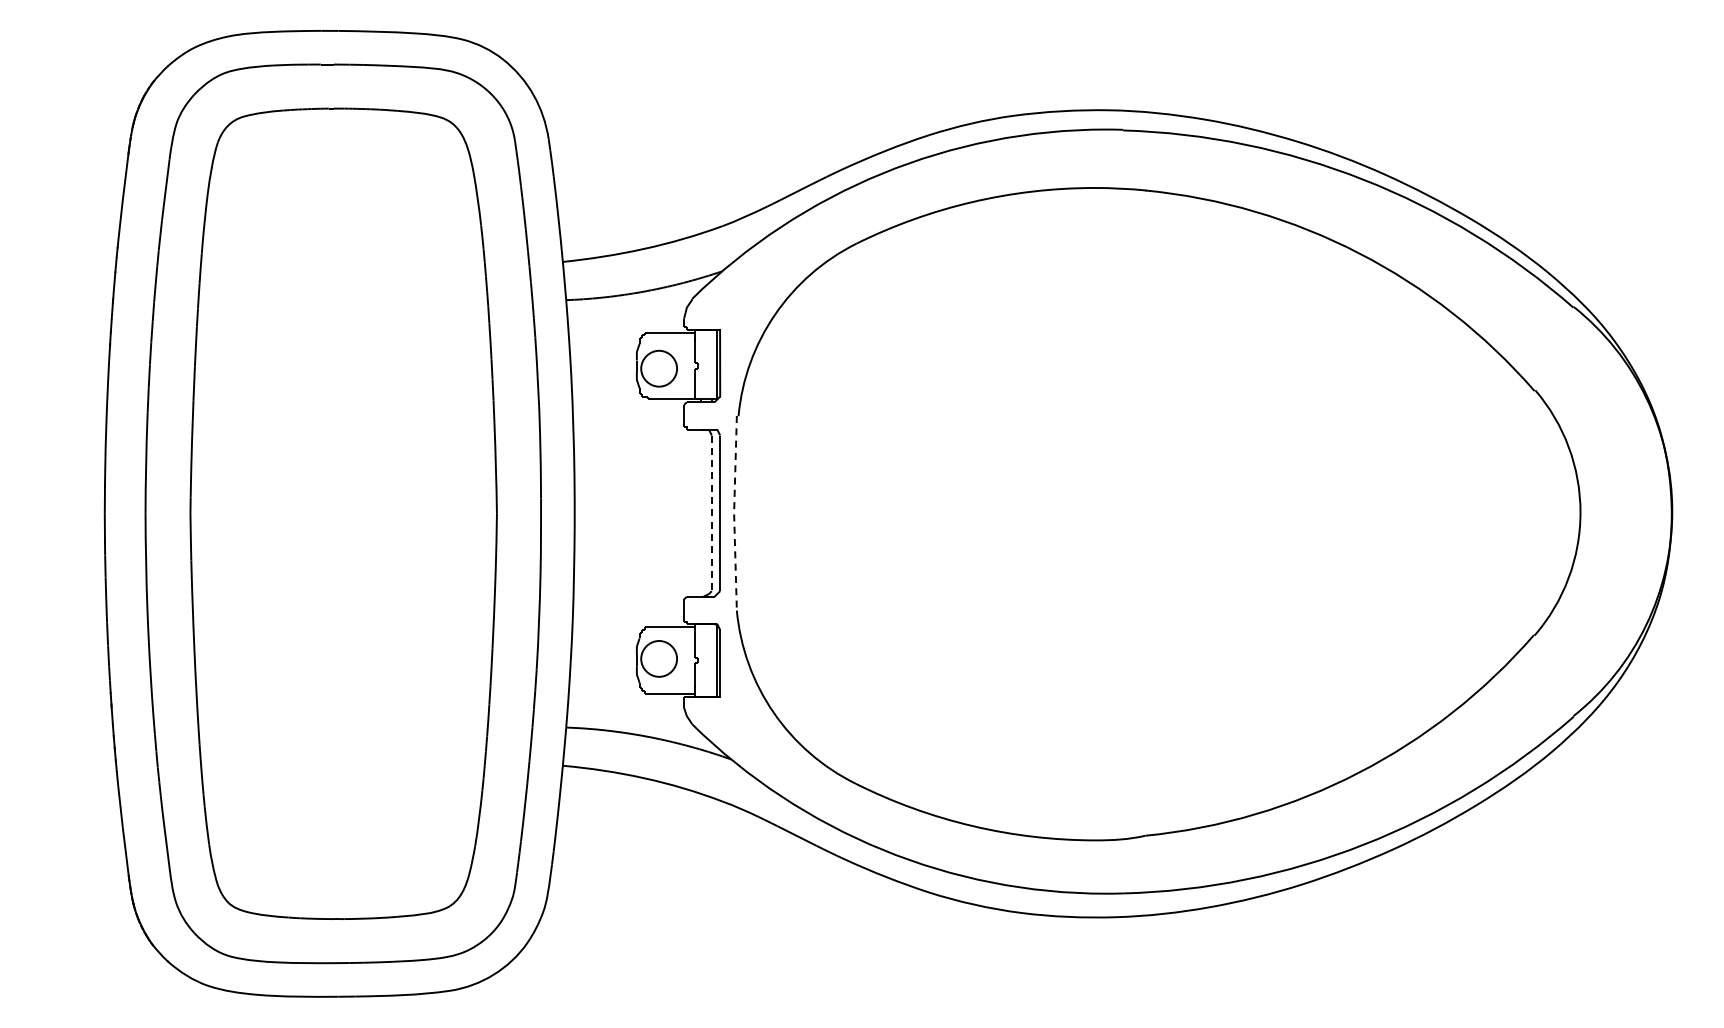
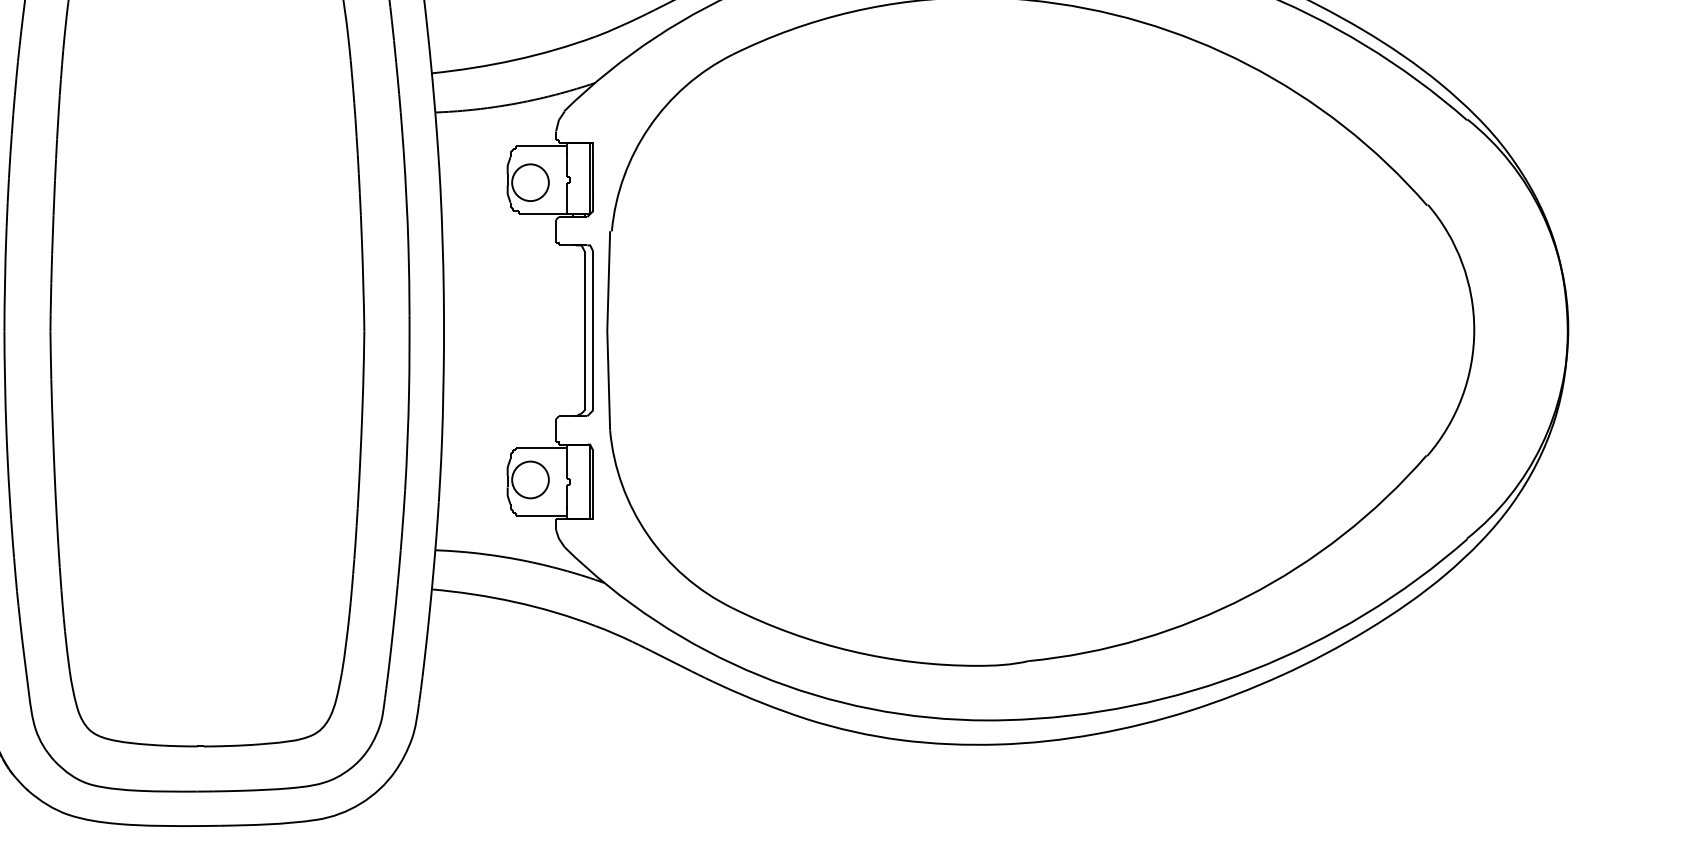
line: (711, 513) -> (584, 331), dashed -> solid
line: (734, 513) -> (607, 331), dashed -> solid

